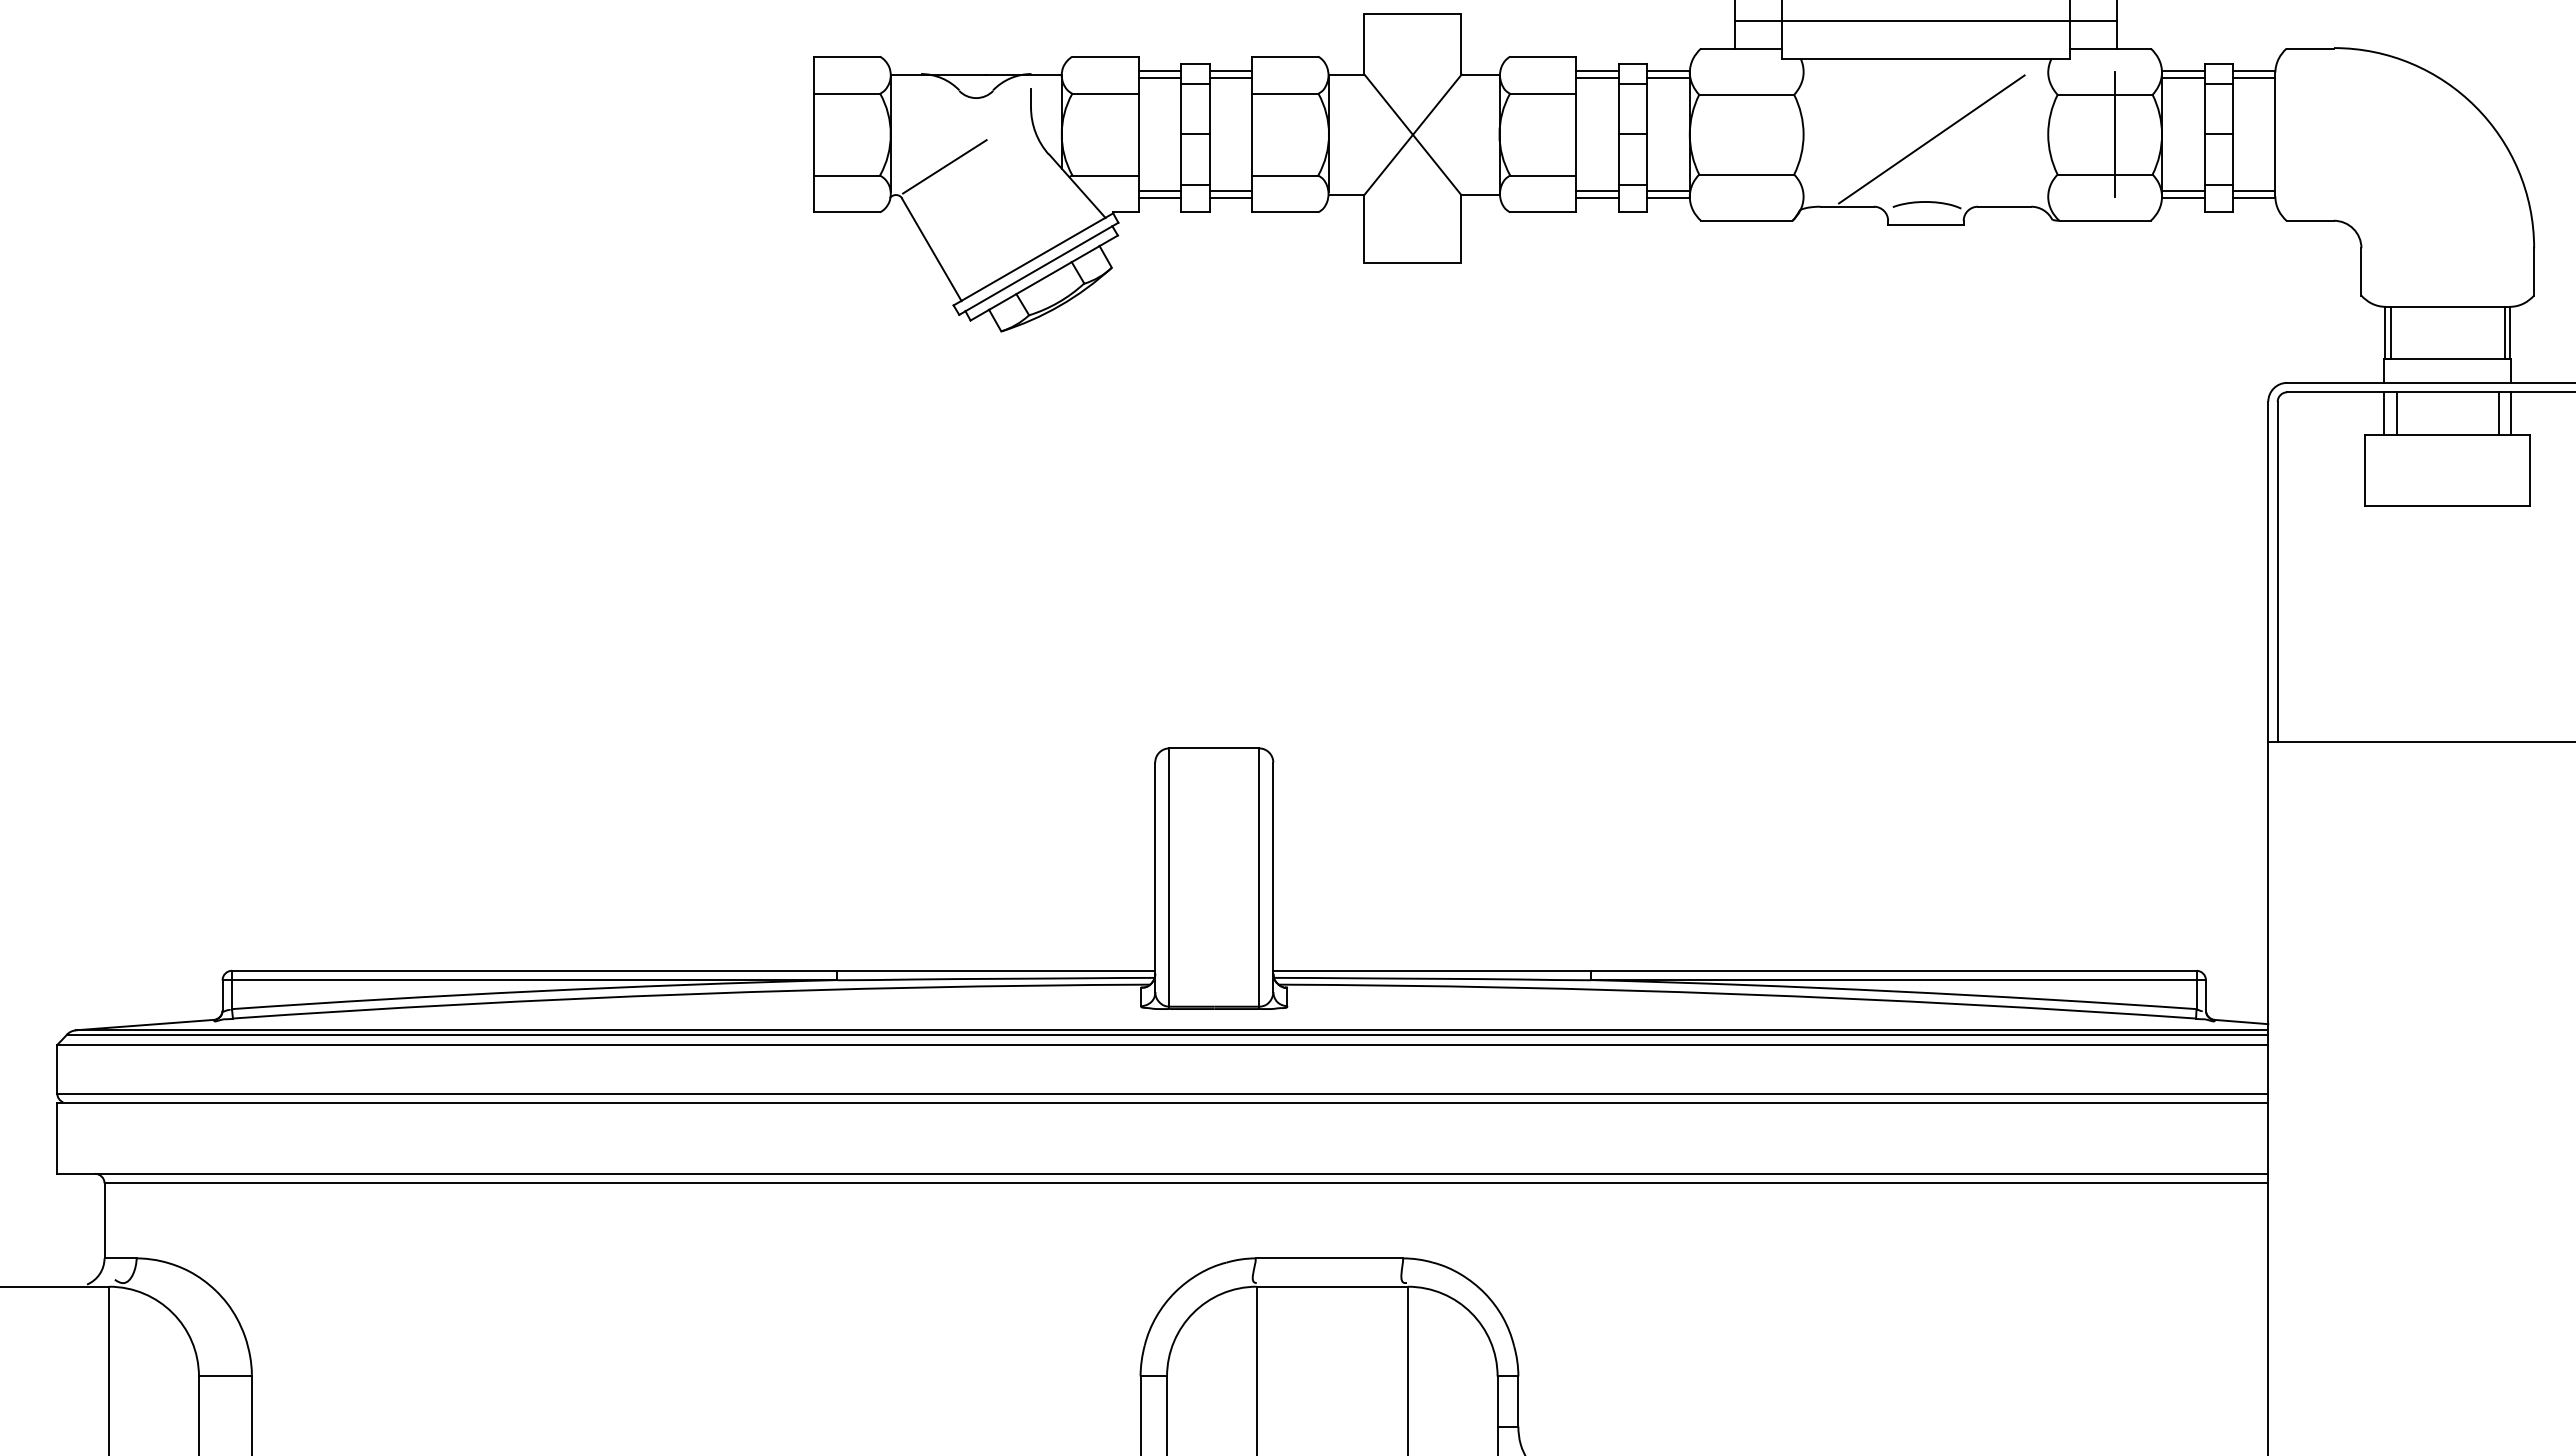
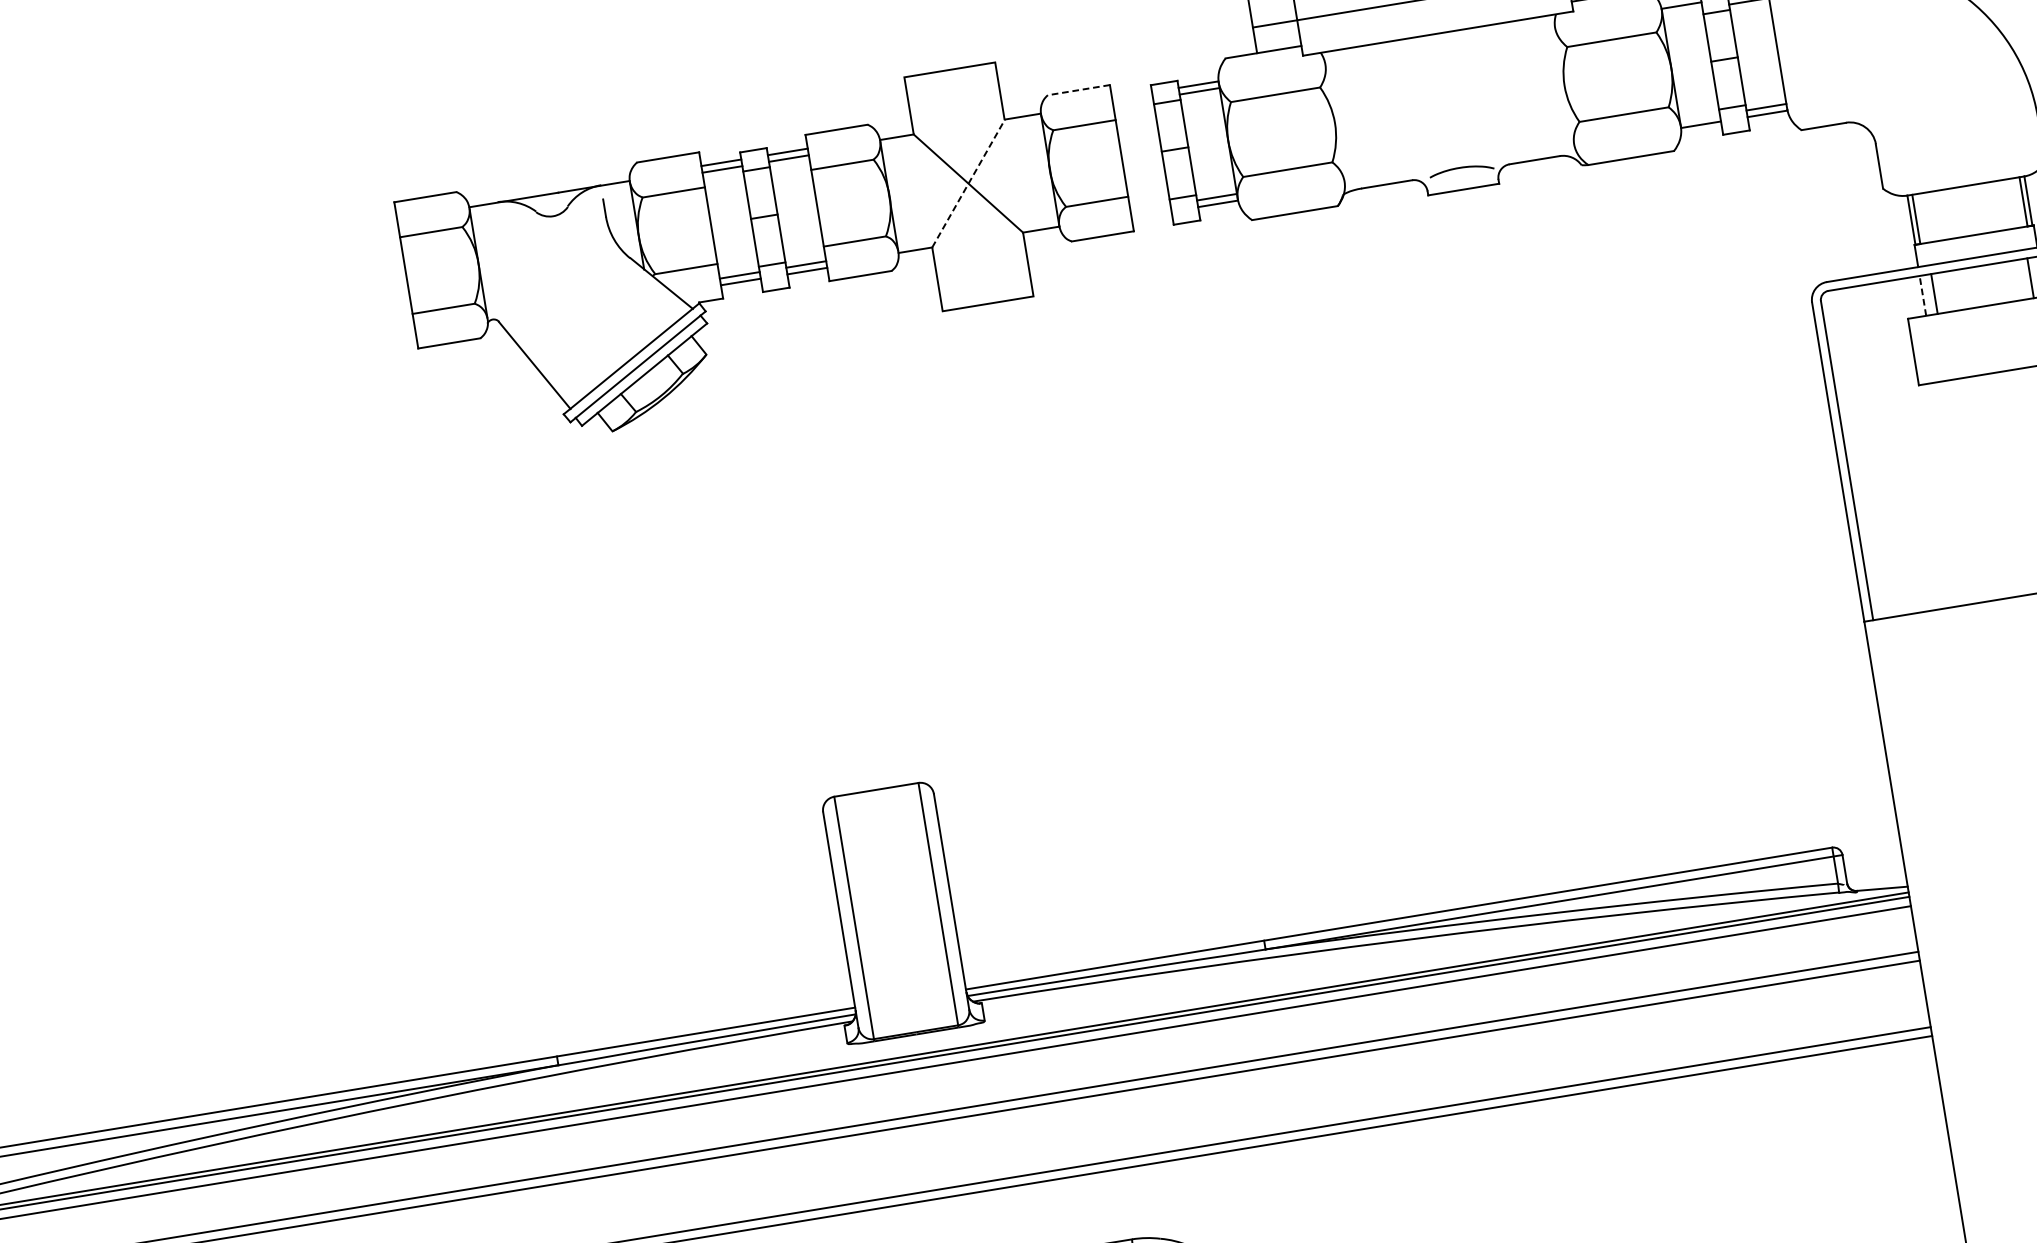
line: (1542, 56) -> (1078, 90), solid -> dashed
line: (1597, 71) -> (1131, 95), removed
line: (1597, 78) -> (1133, 102), removed
line: (2183, 78) -> (1682, 12), removed
line: (1413, 134) -> (968, 183), solid -> dashed
line: (2114, 134) -> (1626, 75), removed
line: (1931, 139) -> (1455, 108), removed
line: (944, 166) -> (533, 285), removed
line: (1597, 191) -> (1150, 208), removed
line: (2183, 191) -> (1700, 118), removed
line: (1597, 198) -> (1151, 215), removed
line: (2384, 413) -> (1922, 295), solid -> dashed

